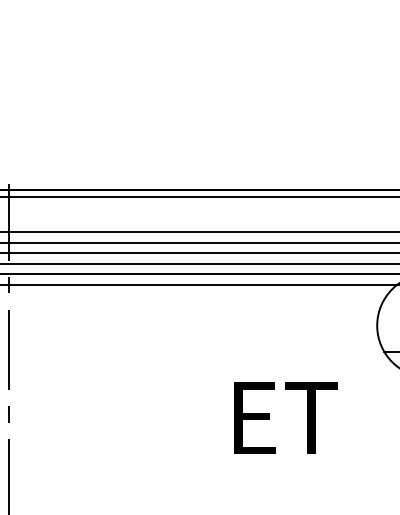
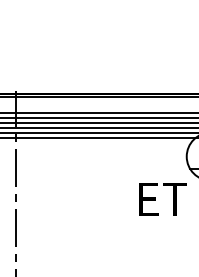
text: (284, 418) -> (162, 199), moved

